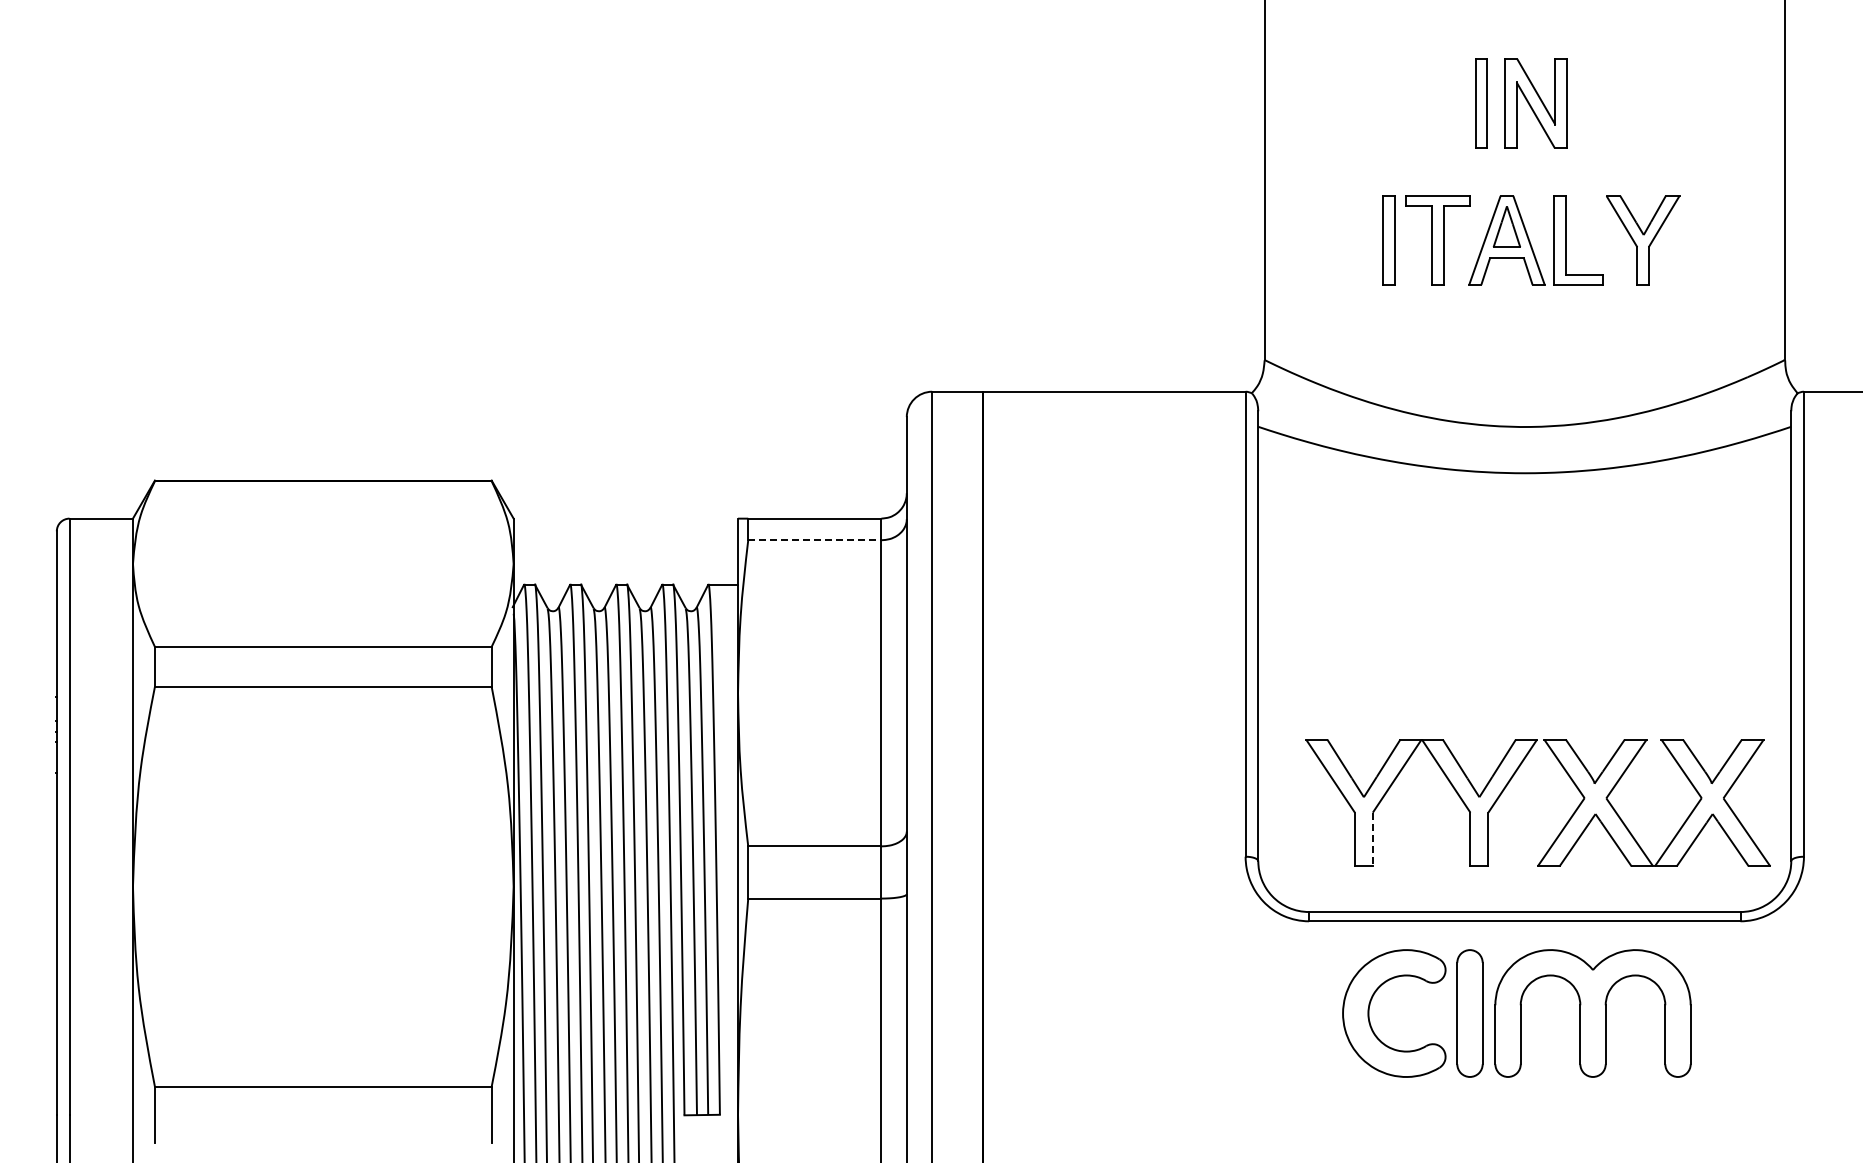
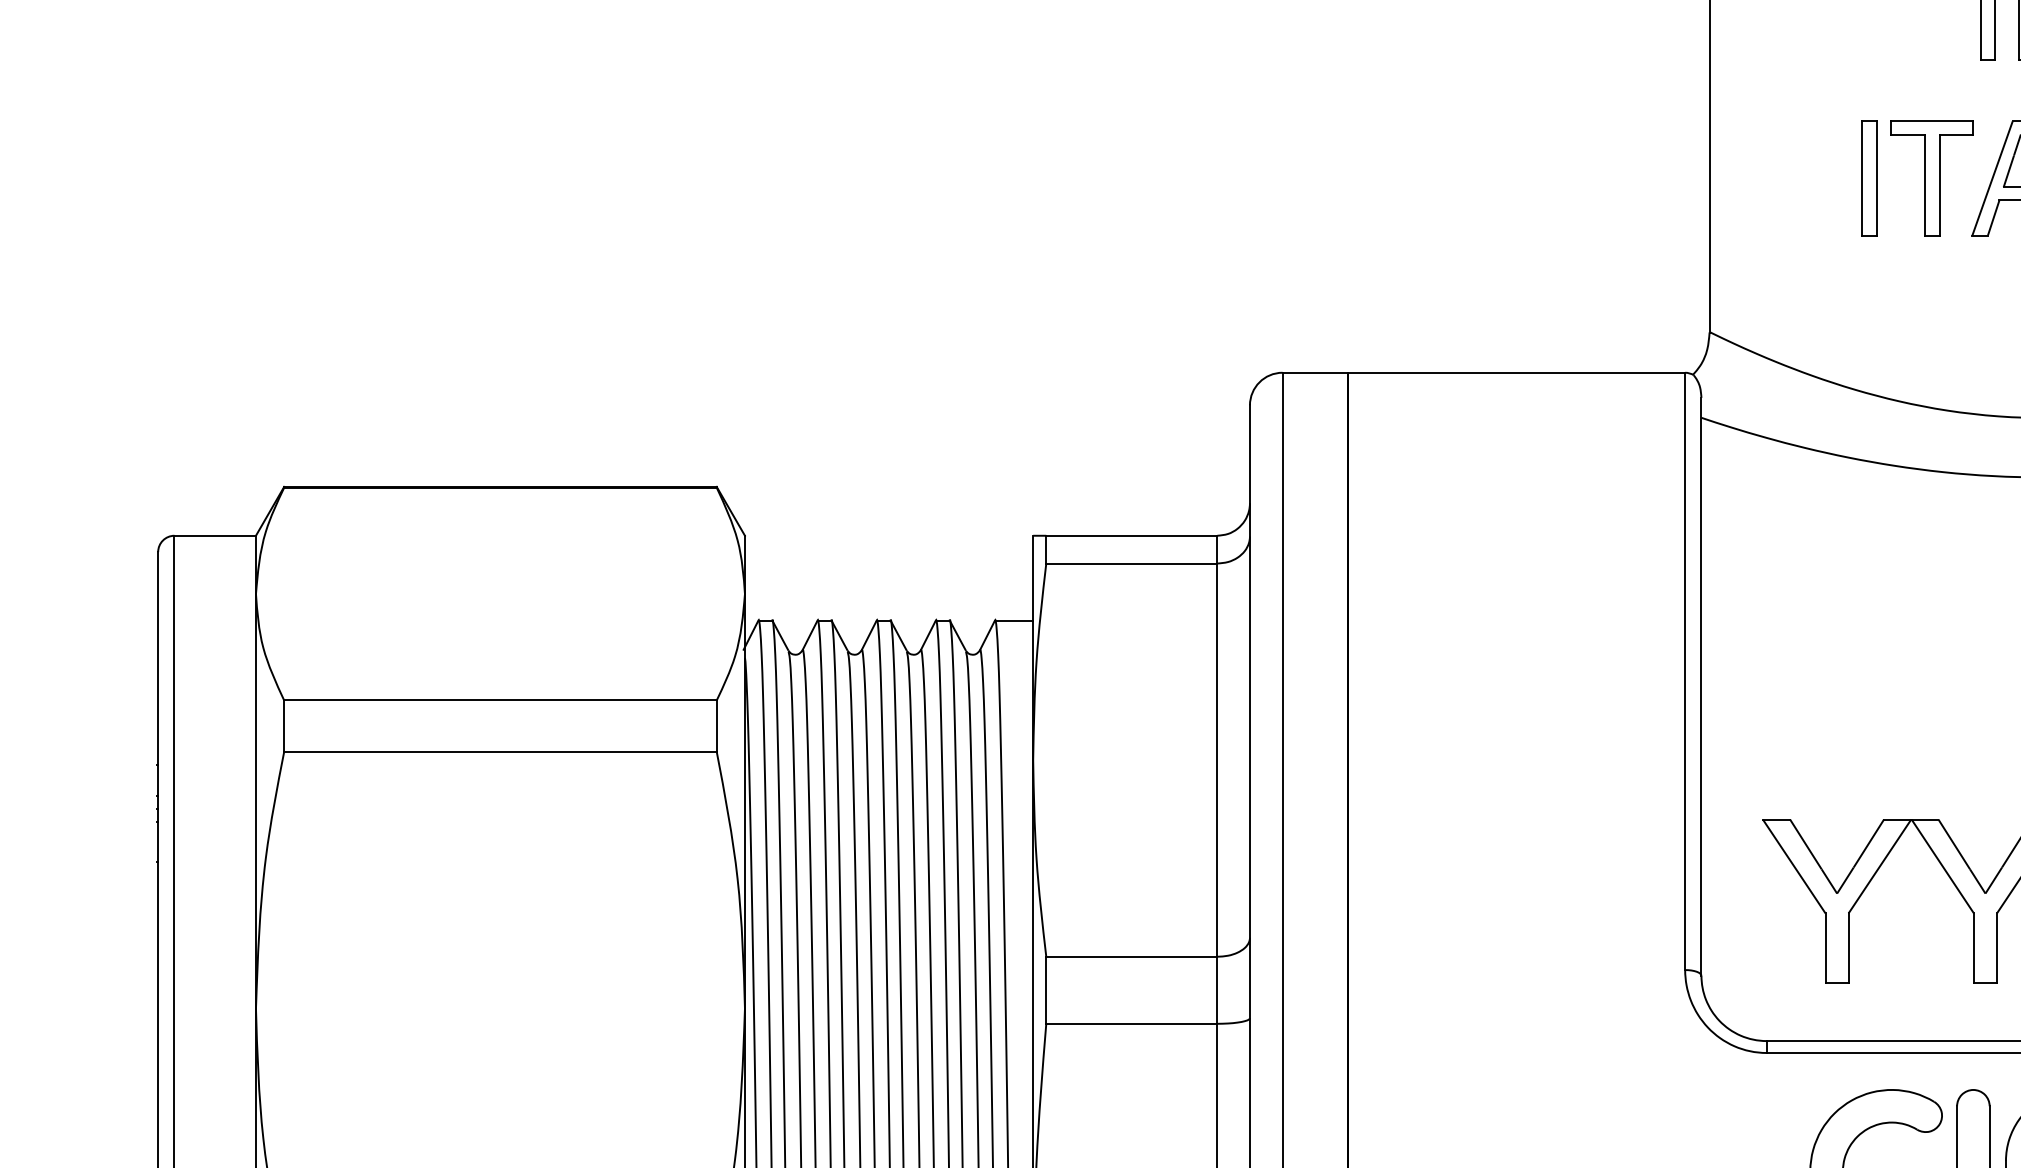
line: (814, 540) -> (1131, 563), dashed -> solid
line: (1372, 839) -> (1848, 947), dashed -> solid

